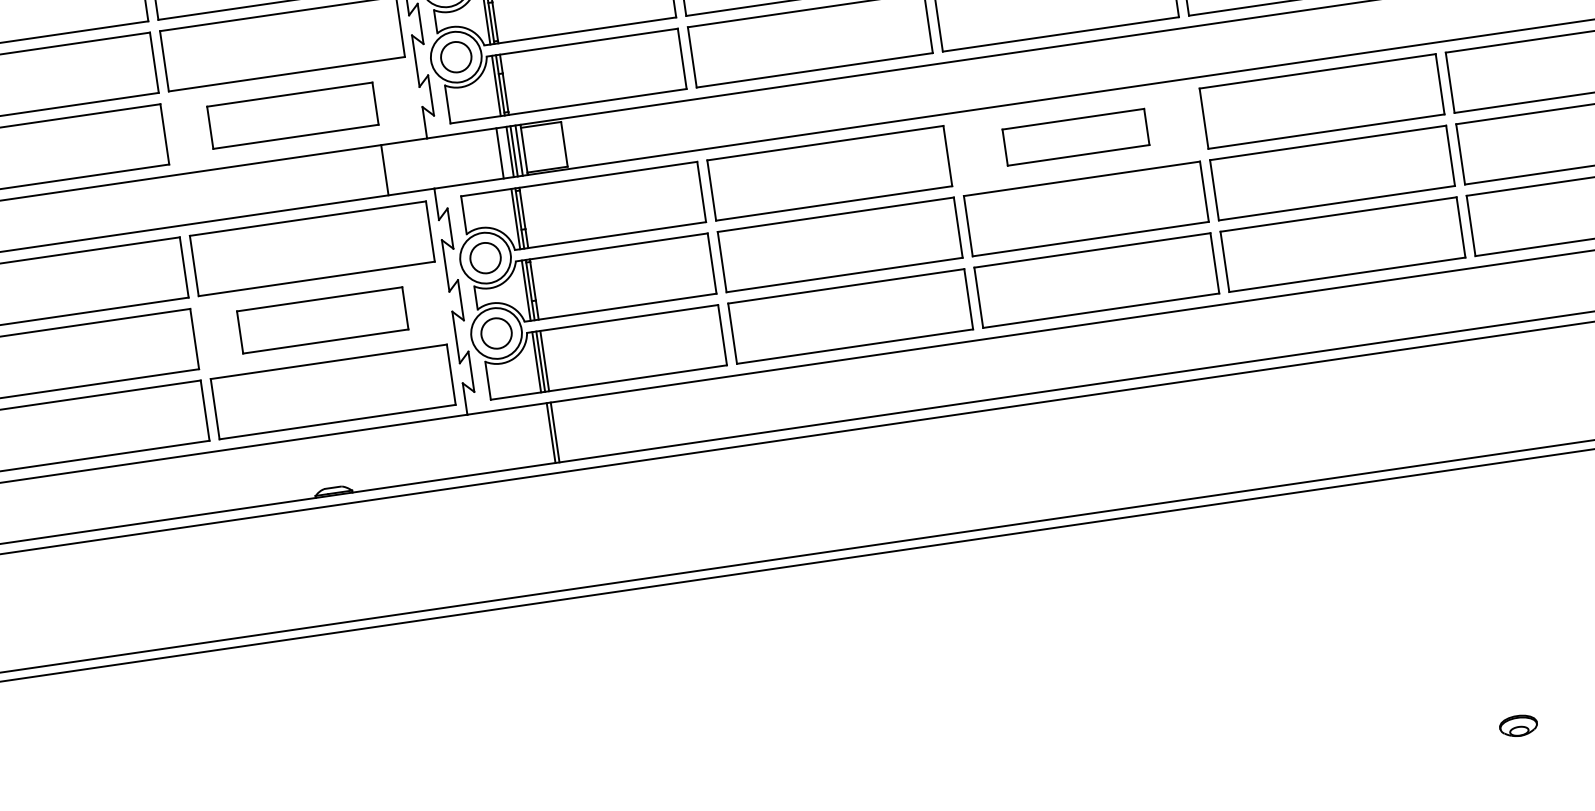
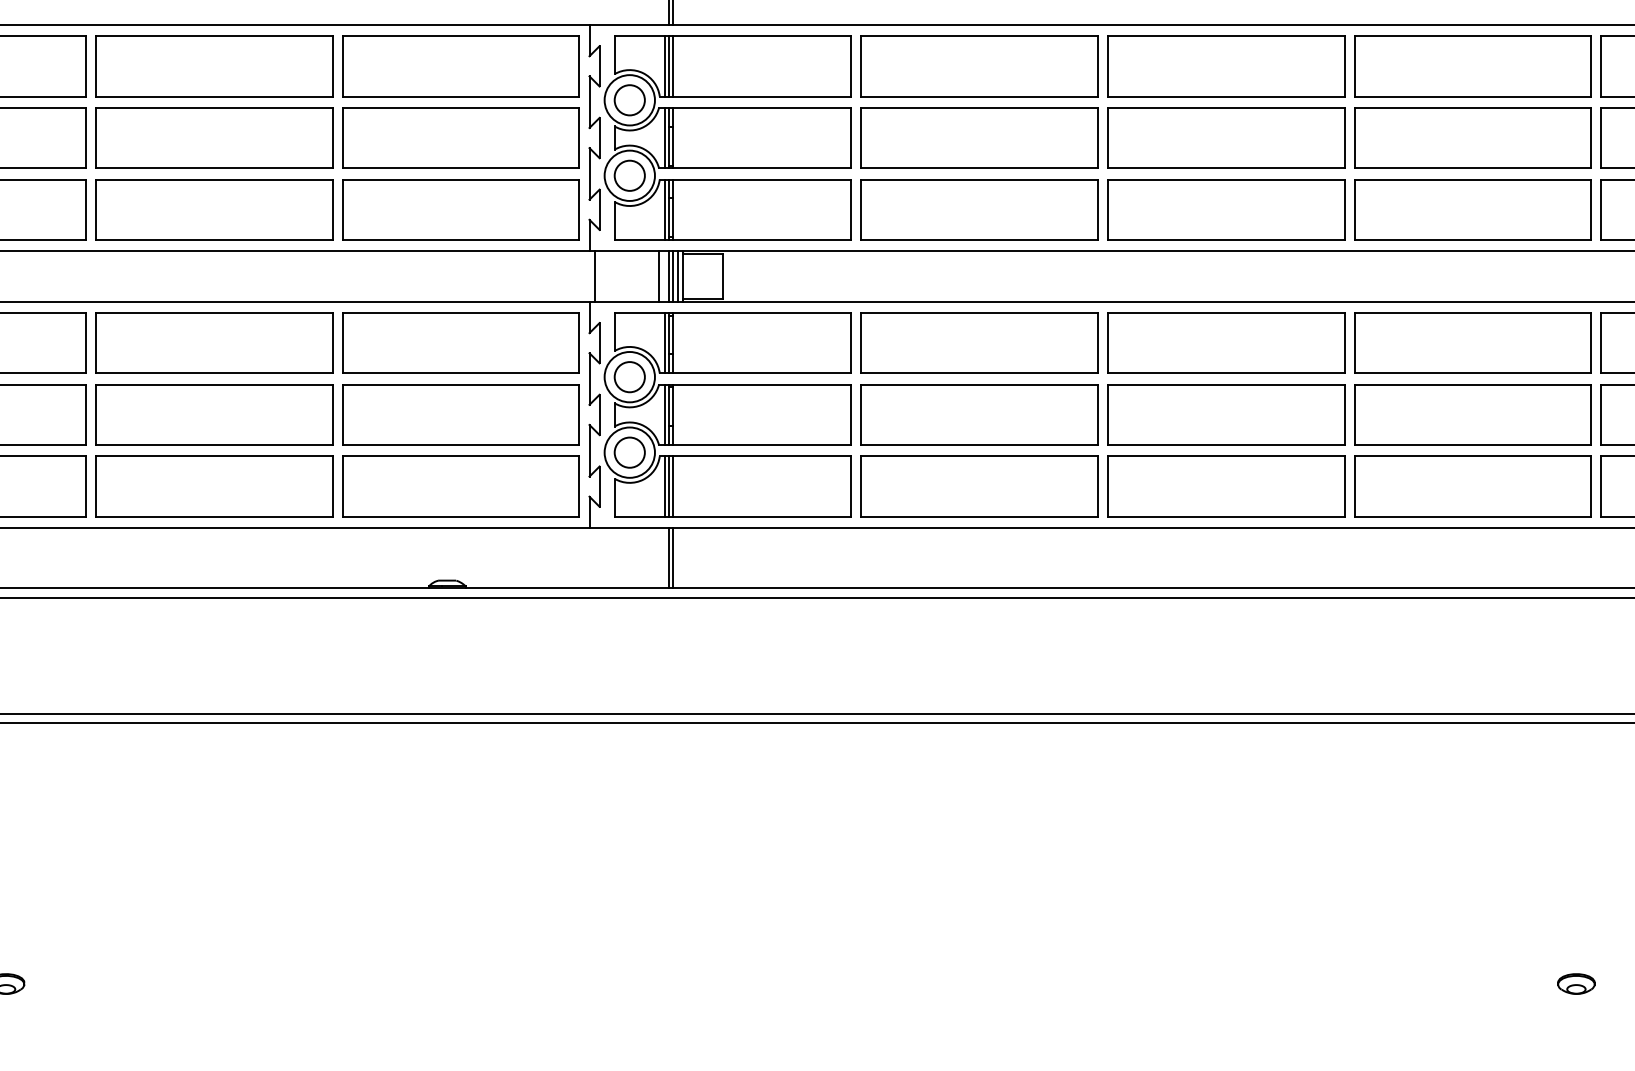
part: (292, 115) -> (460, 209), size x1.43
part: (1076, 136) -> (1226, 342), size x1.67
line: (384, 170) -> (594, 276), moved
part: (322, 320) -> (460, 414), size x1.43

